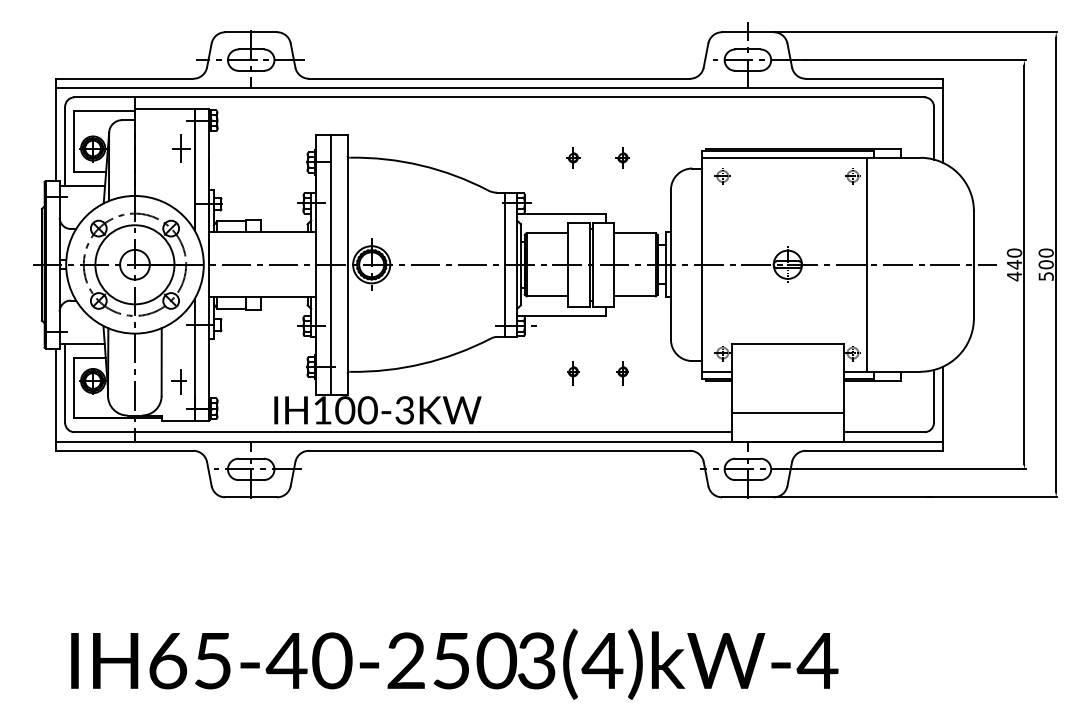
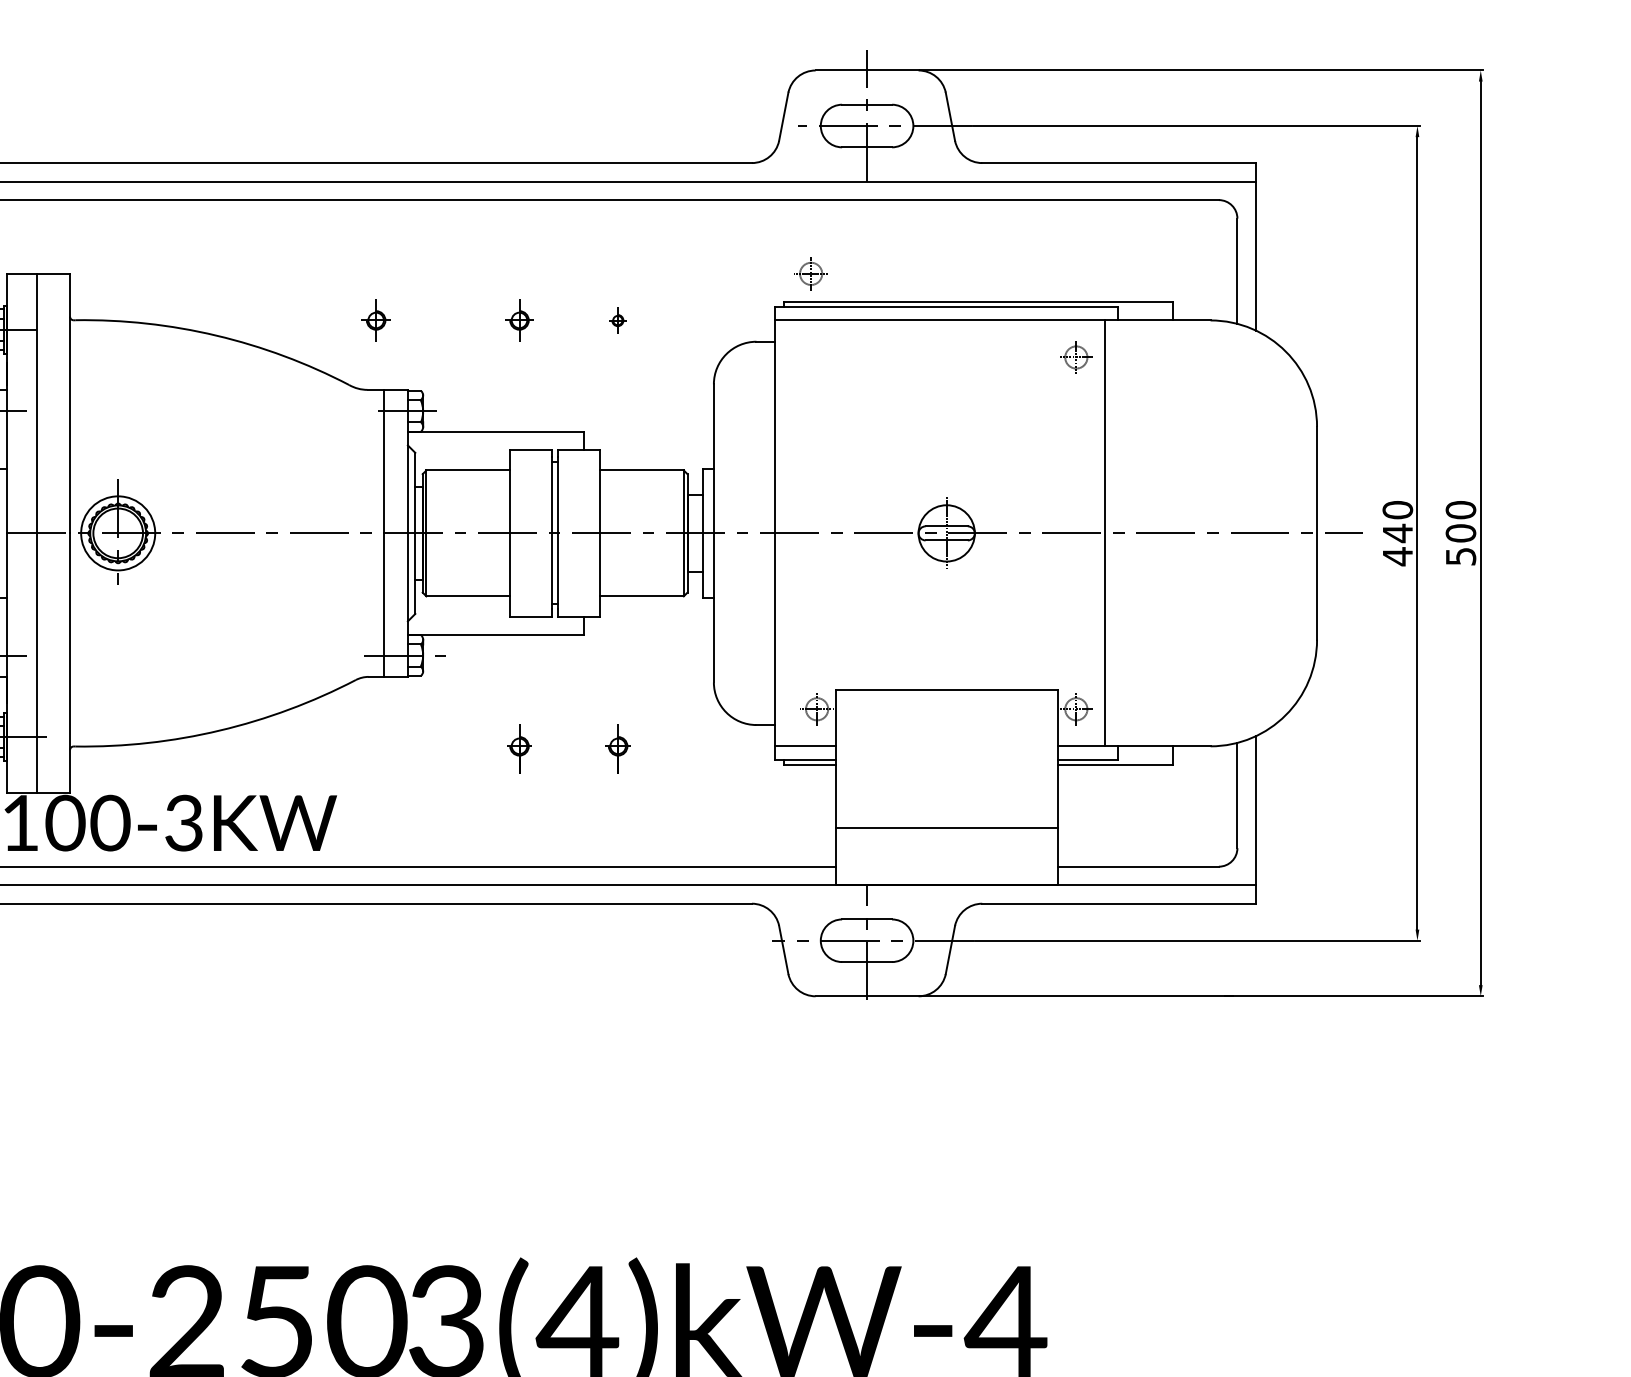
part: (501, 157) -> (376, 319), added
part: (622, 157) -> (617, 319), size x0.6
part: (722, 176) -> (810, 274), moved

